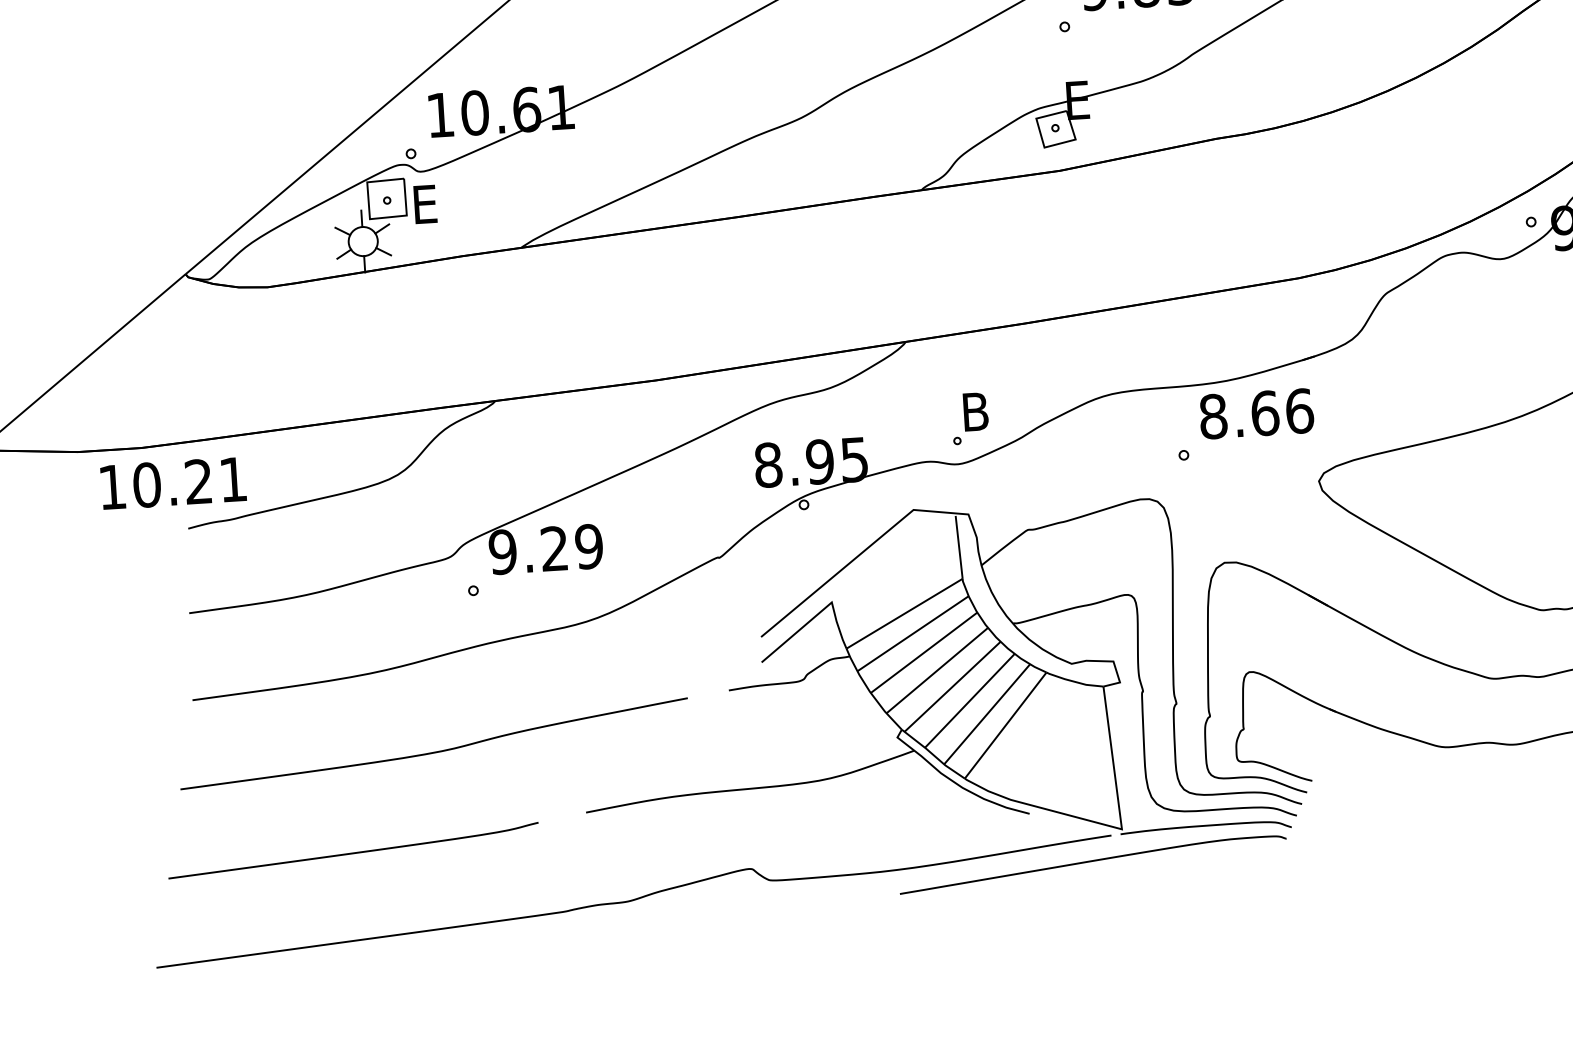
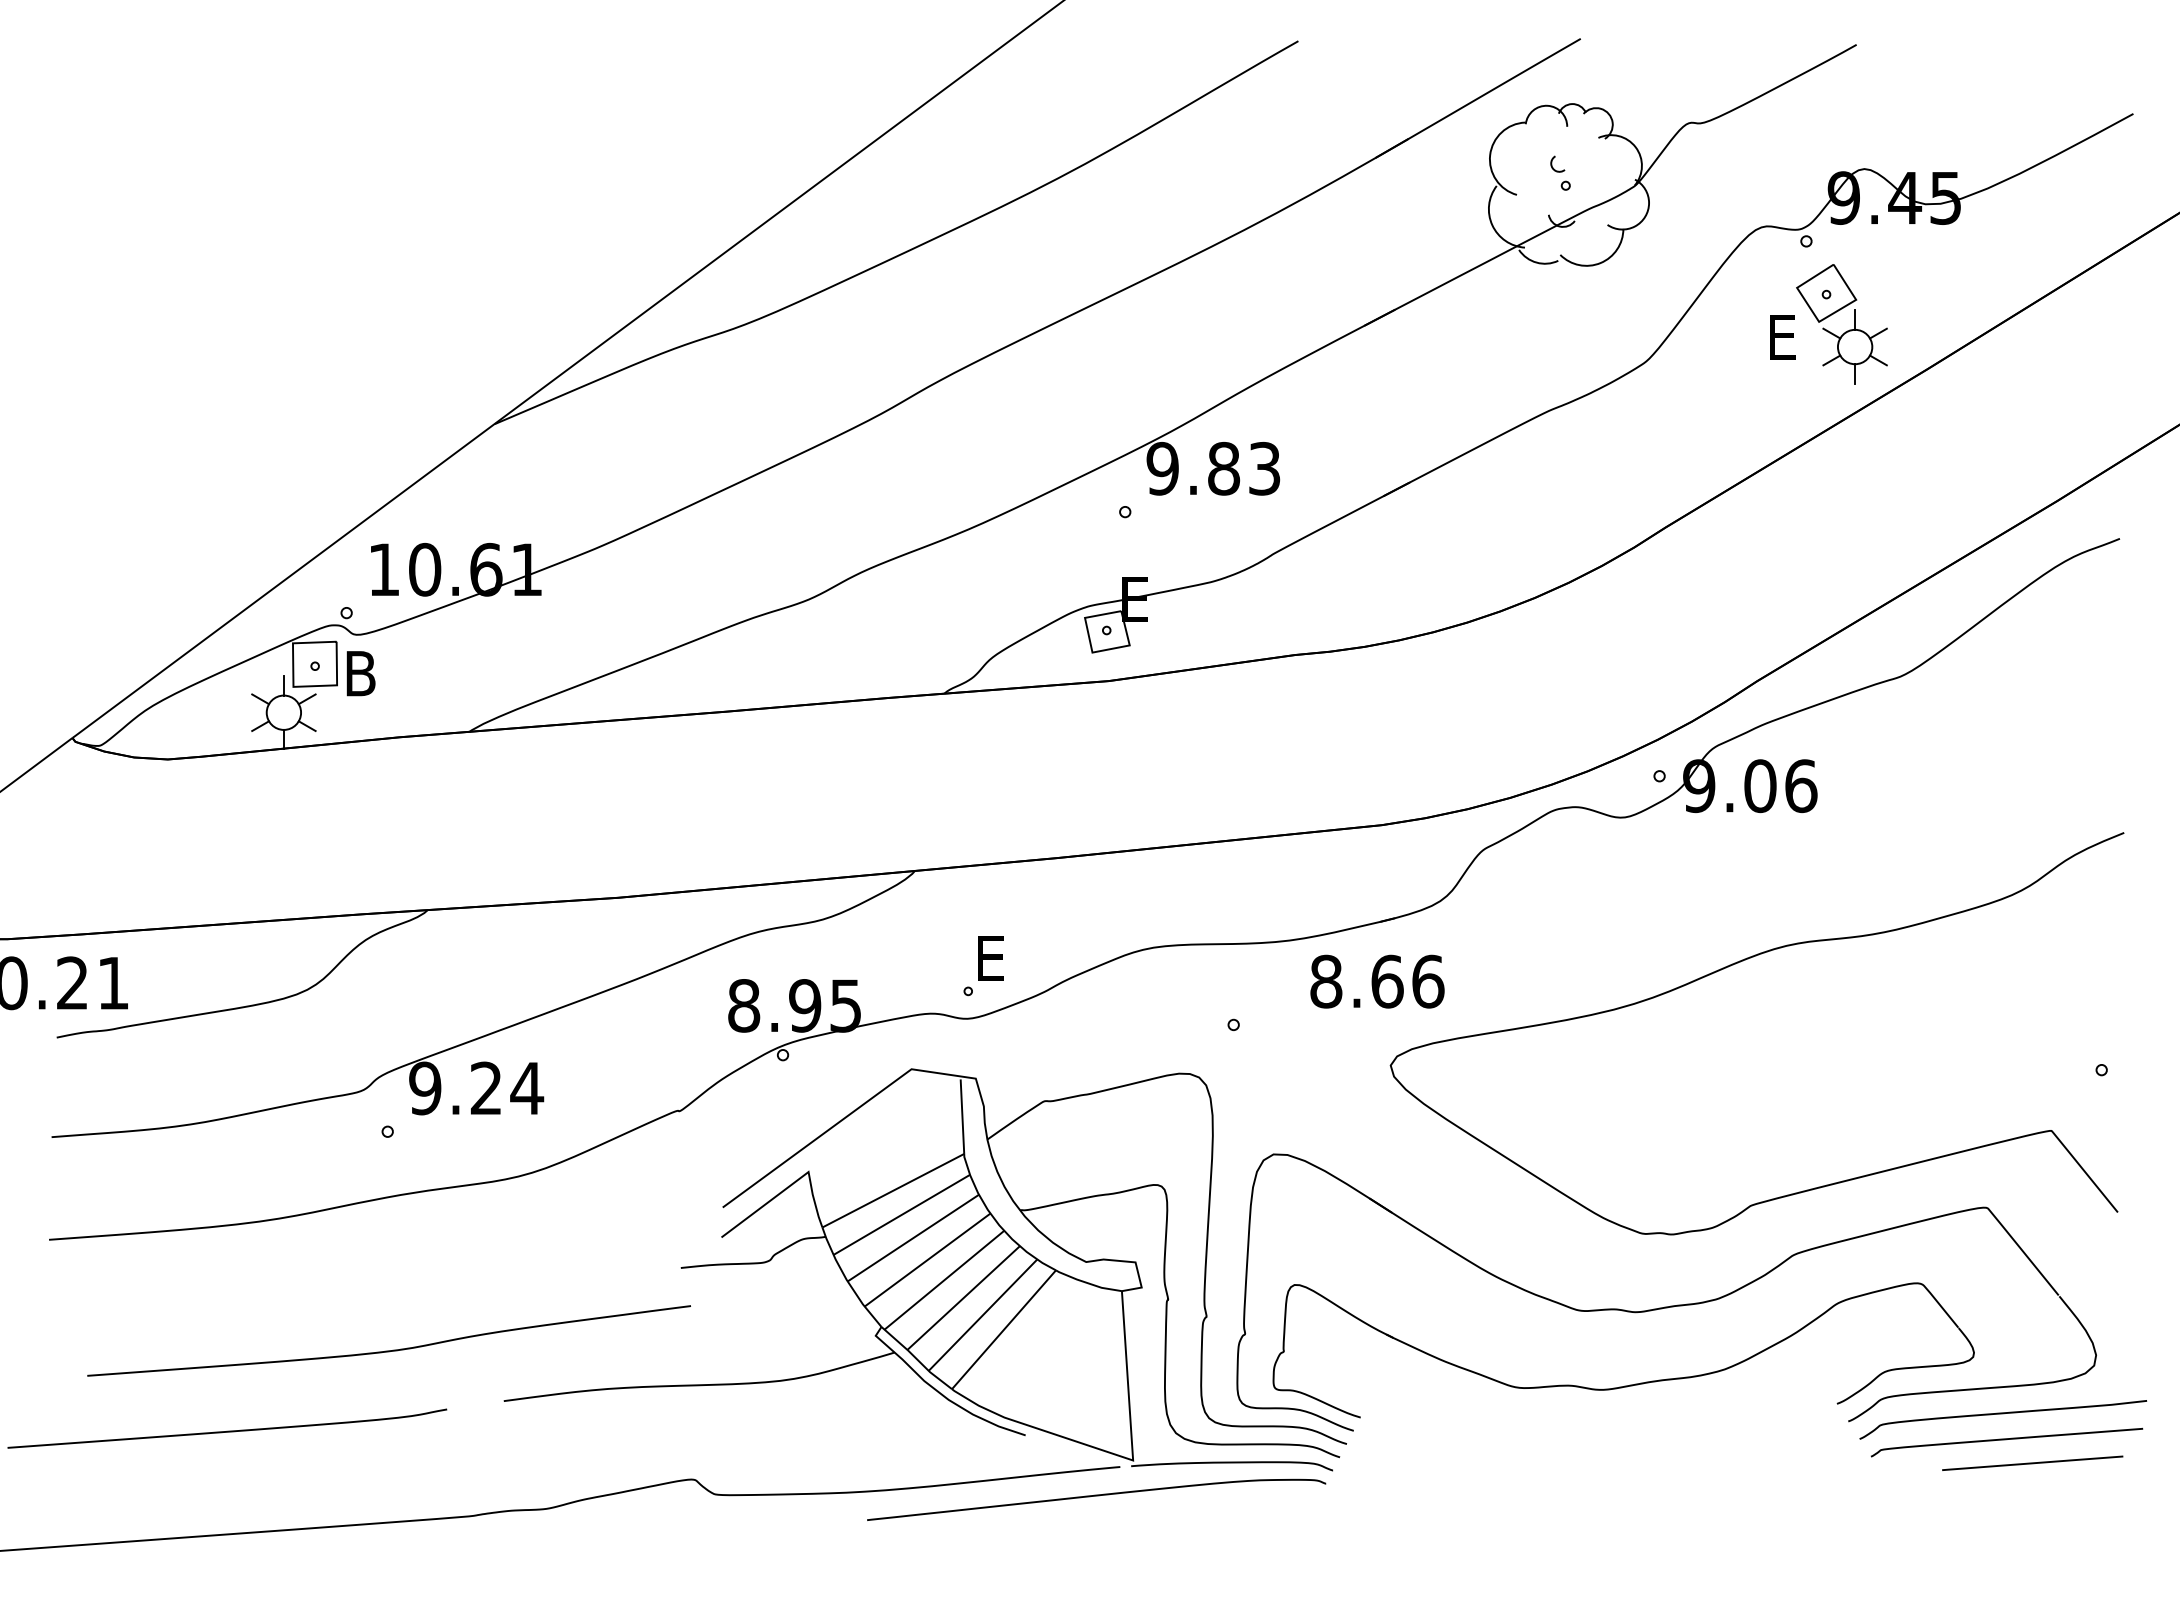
text: (426, 204) -> (360, 673), E -> B
text: (977, 411) -> (994, 958), B -> E
text: (1256, 413) -> (1377, 981), moved
text: (589, 546) -> (527, 1088), 9.29 -> 9.24
curve: (434, 751) -> (388, 1350), moved

